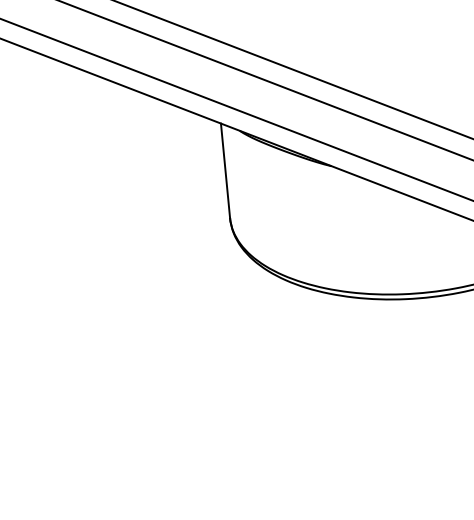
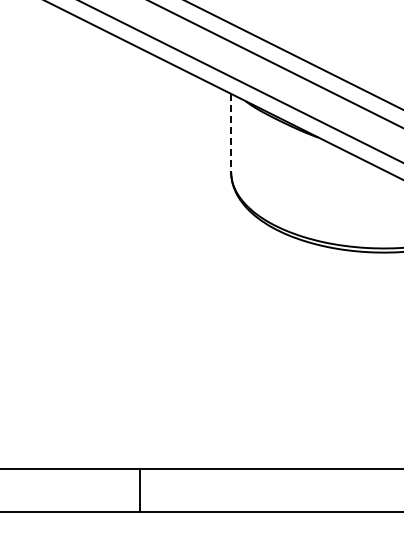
line: (226, 171) -> (231, 133), solid -> dashed

